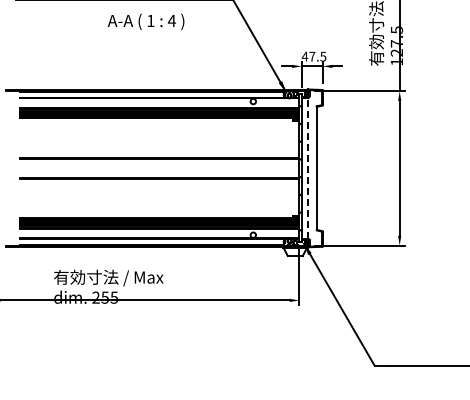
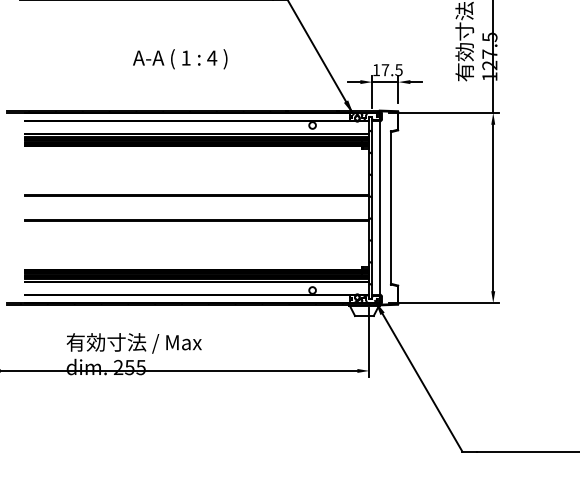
text: (145, 21) -> (179, 58), moved
text: (304, 56) -> (375, 69), 47.5 -> 17.5
line: (307, 167) -> (379, 206), dashed -> solid

